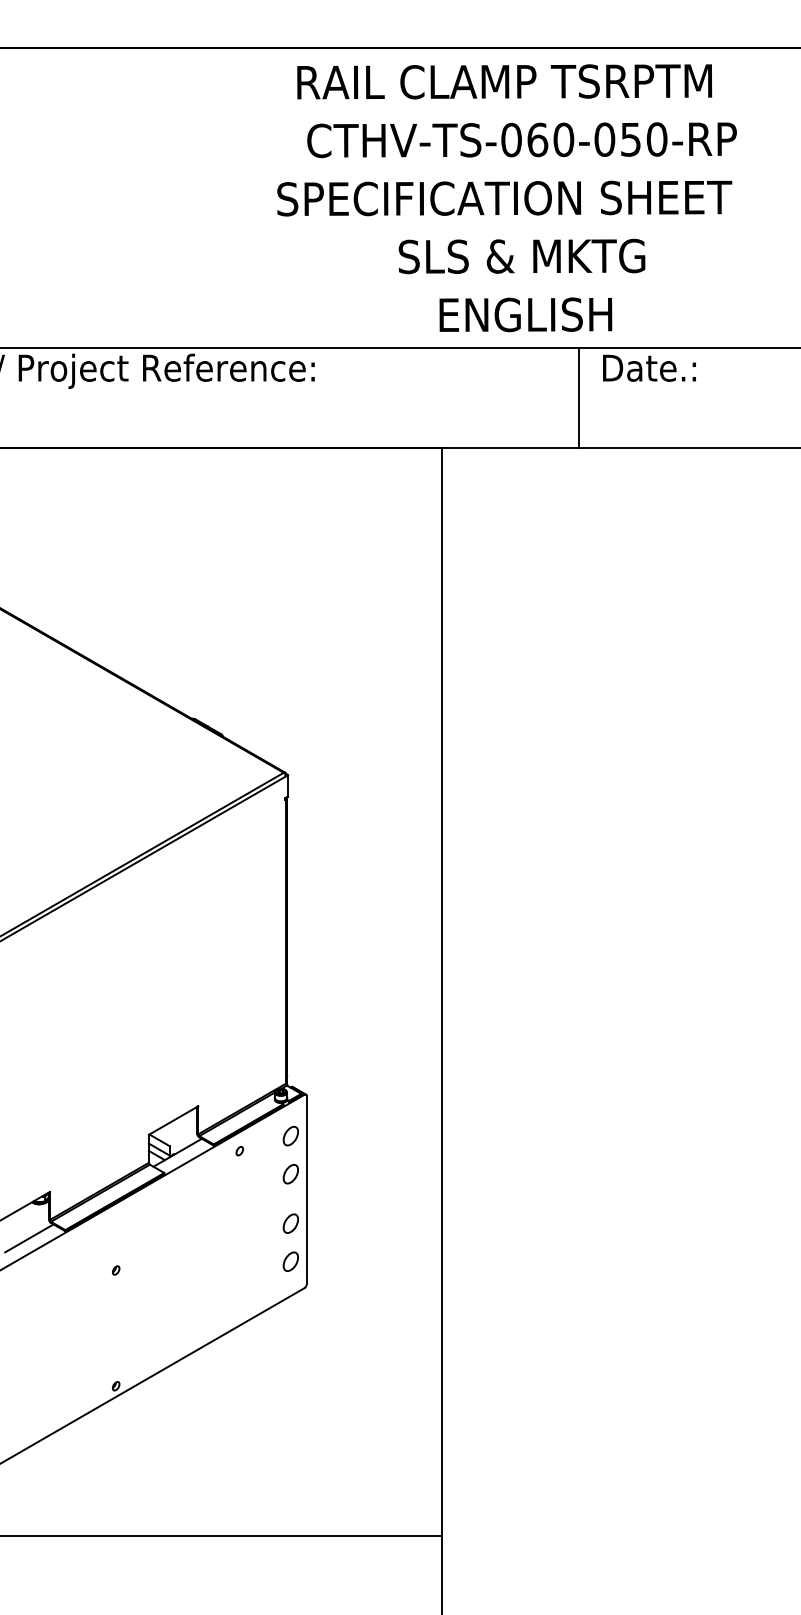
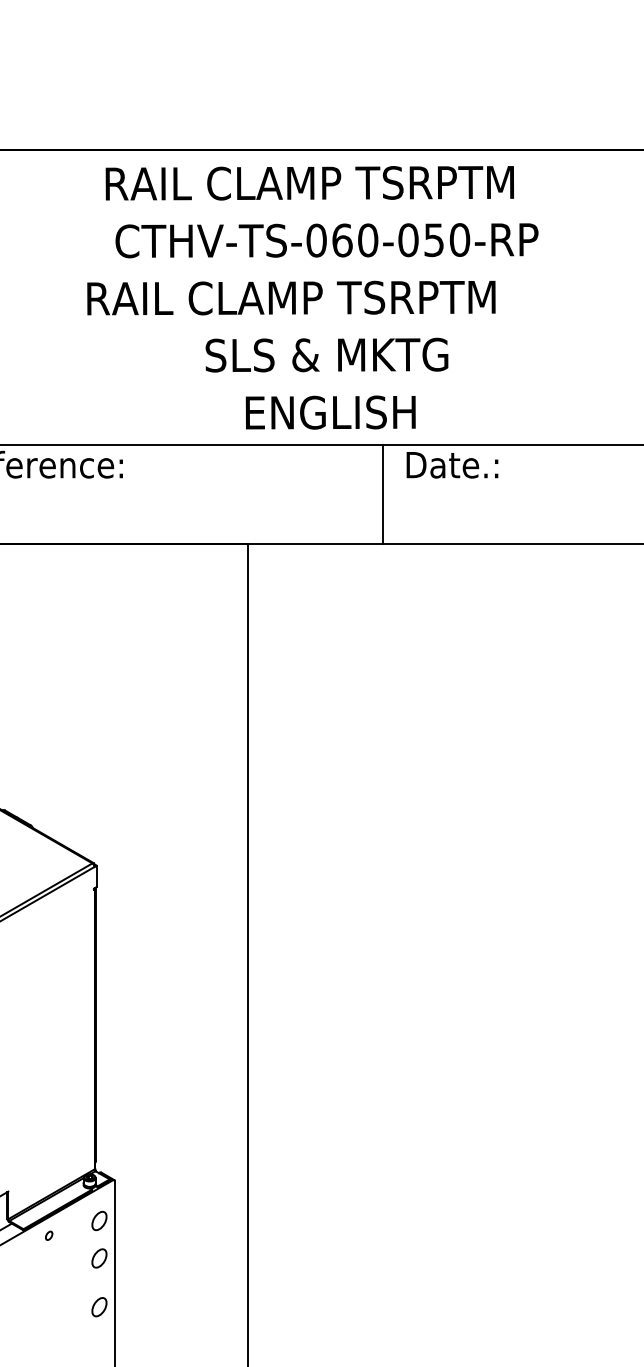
text: (504, 198) -> (309, 298), SPECIFICATION SHEET -> RAIL CLAMP TSRPTM
part: (290, 1261) -> (99, 1344), removed

